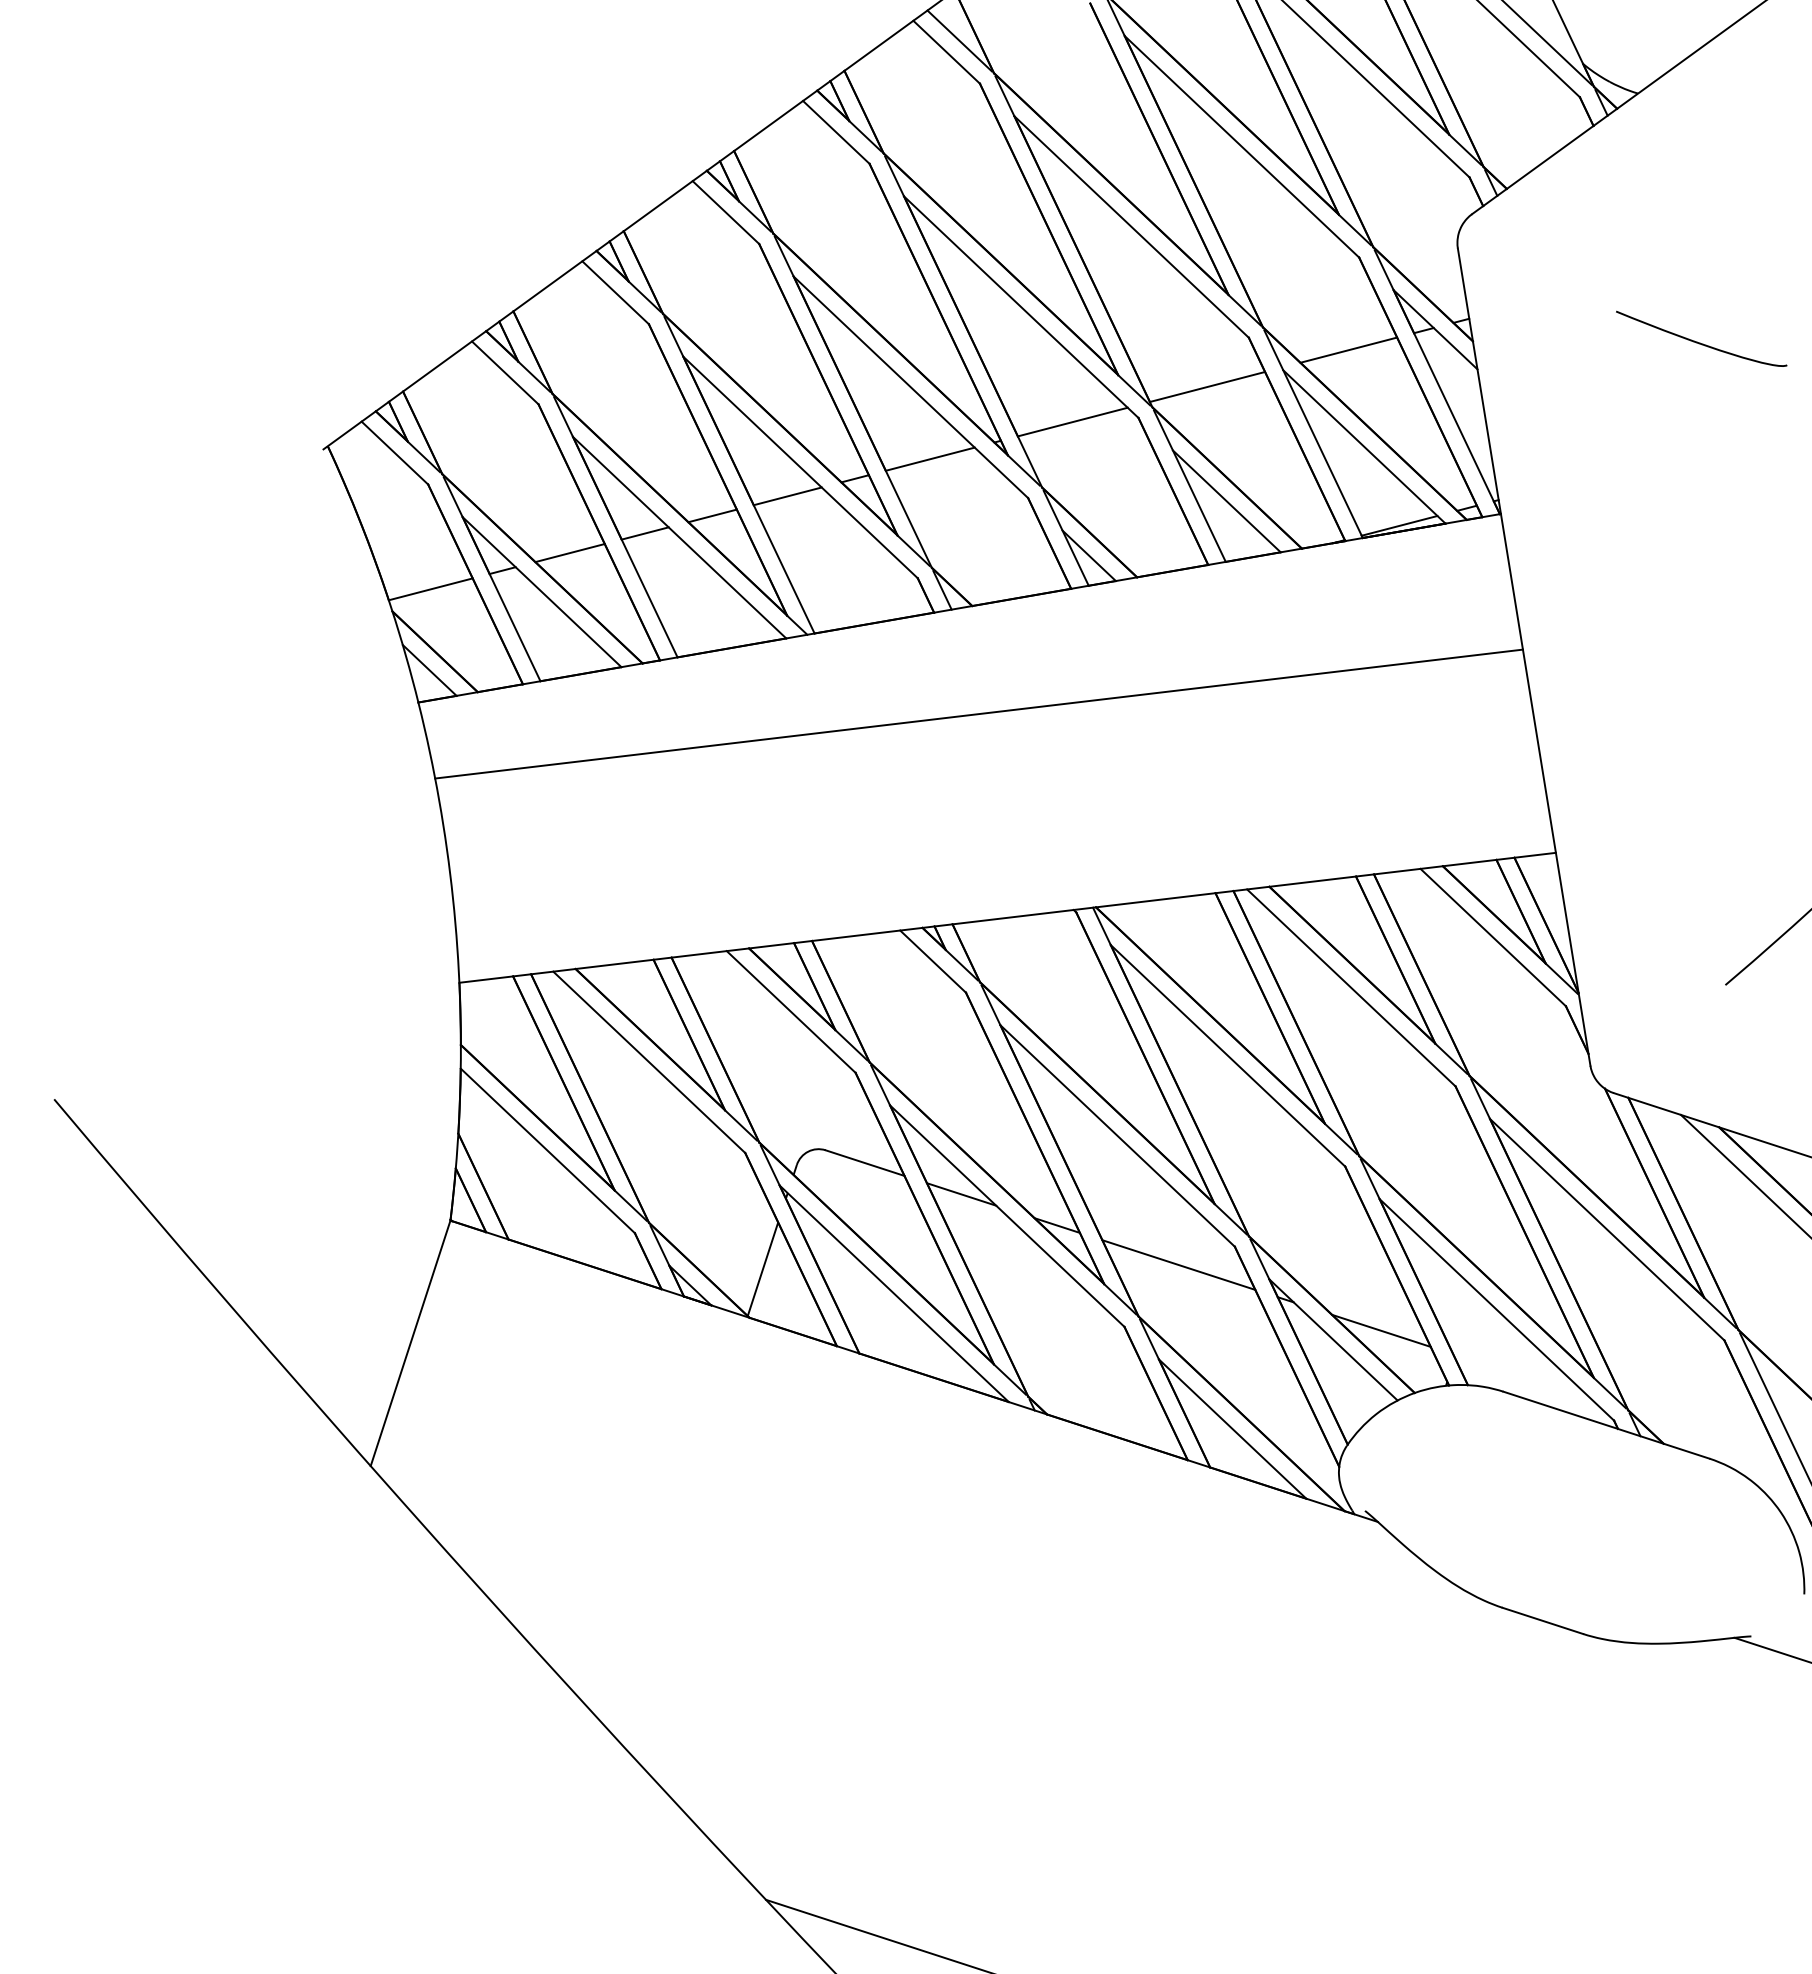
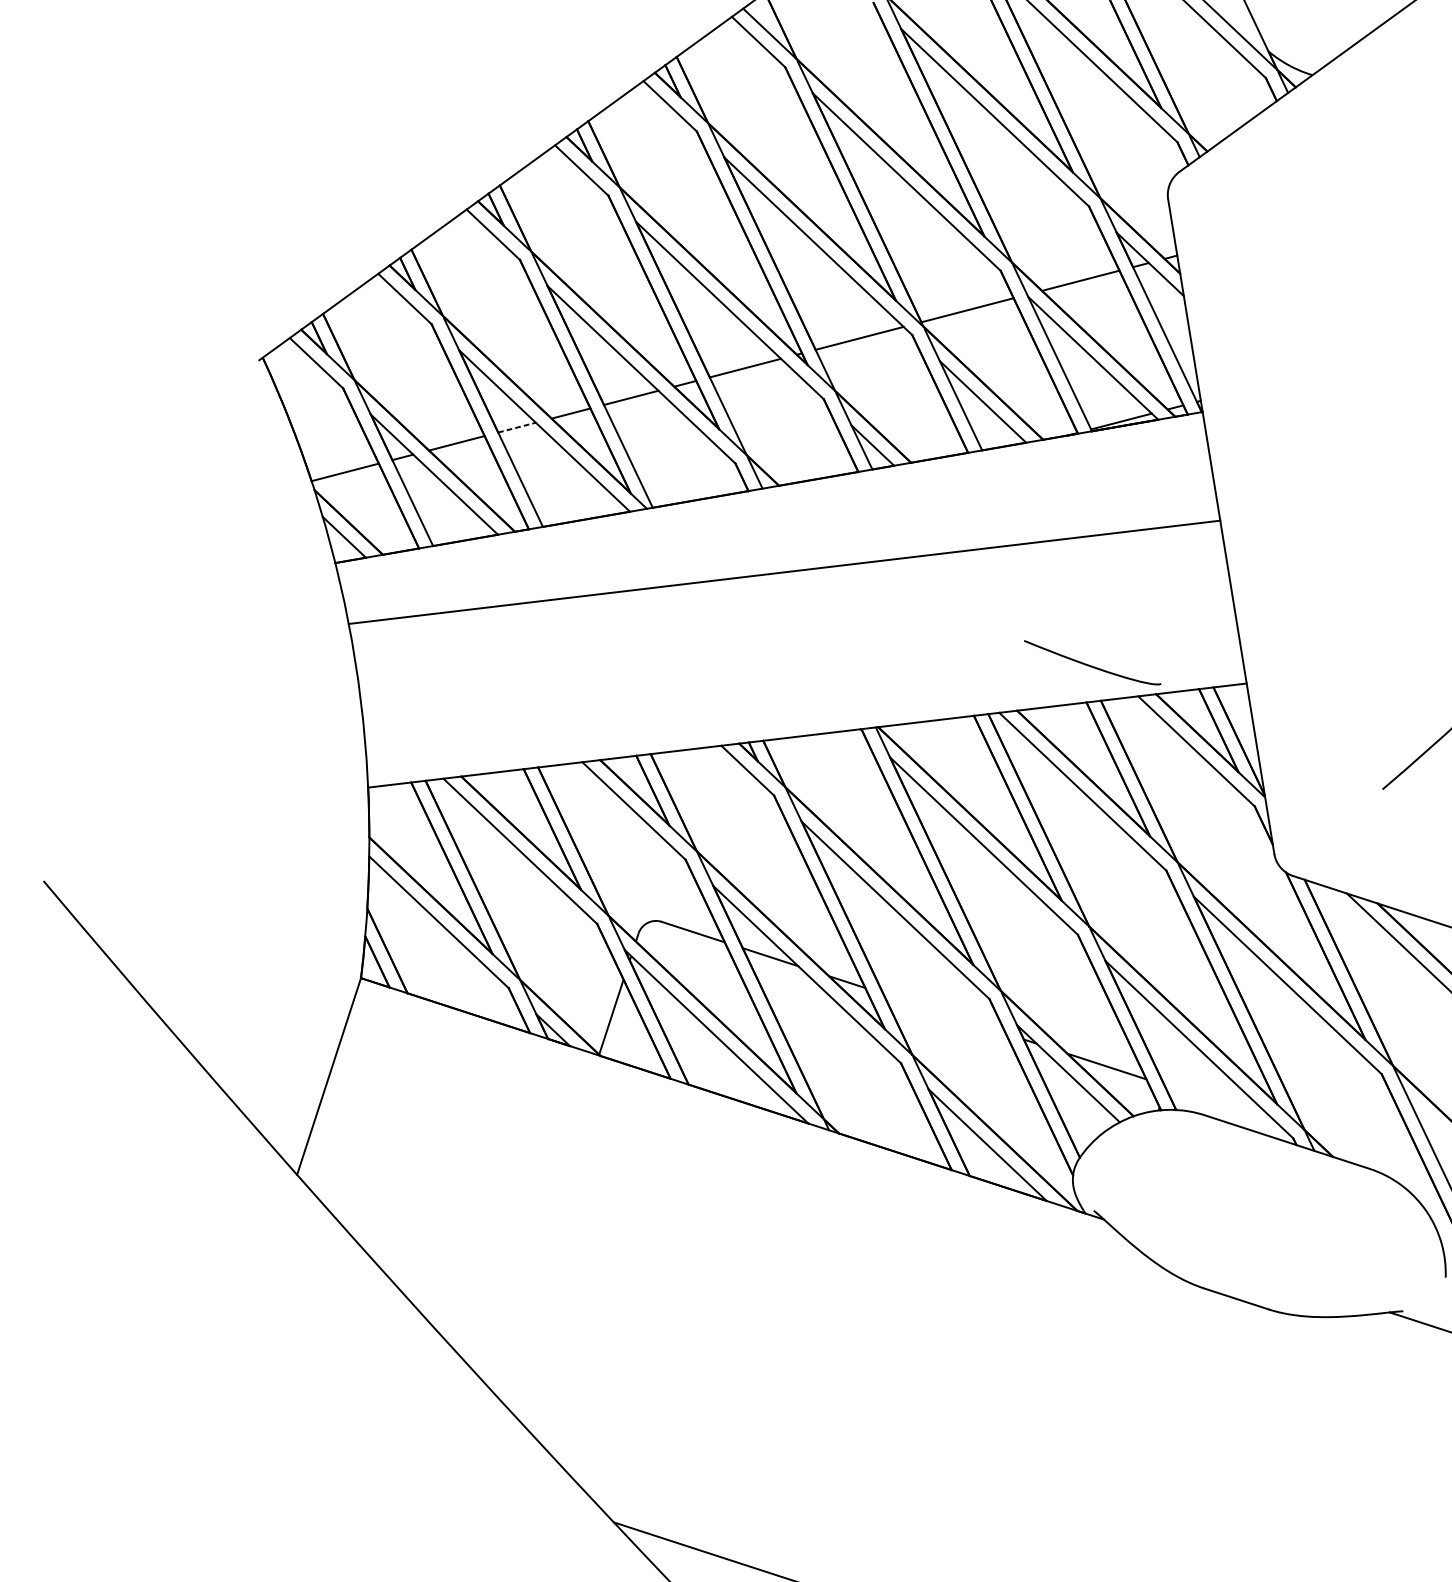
curve: (1700, 342) -> (1091, 665), moved
line: (645, 533) -> (517, 427), solid -> dashed
line: (1178, 1264) -> (944, 1013), removed

